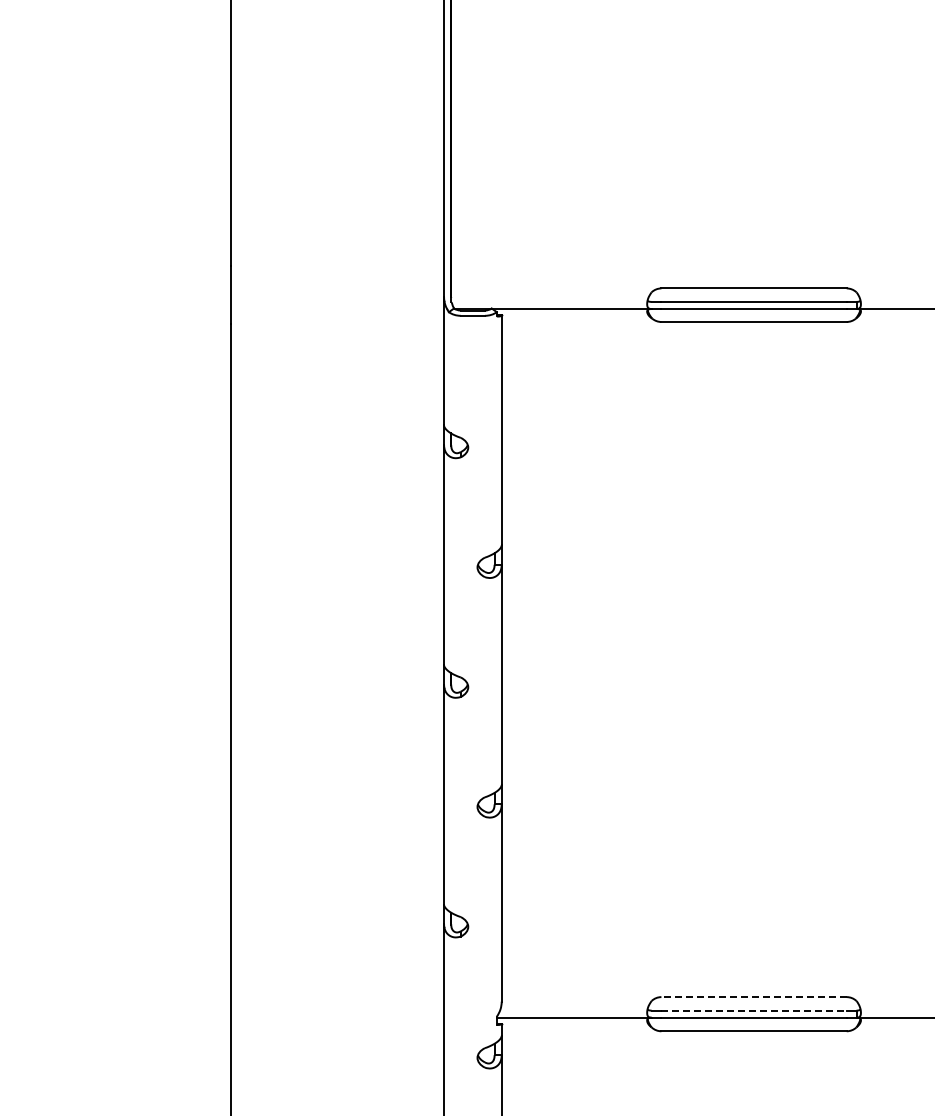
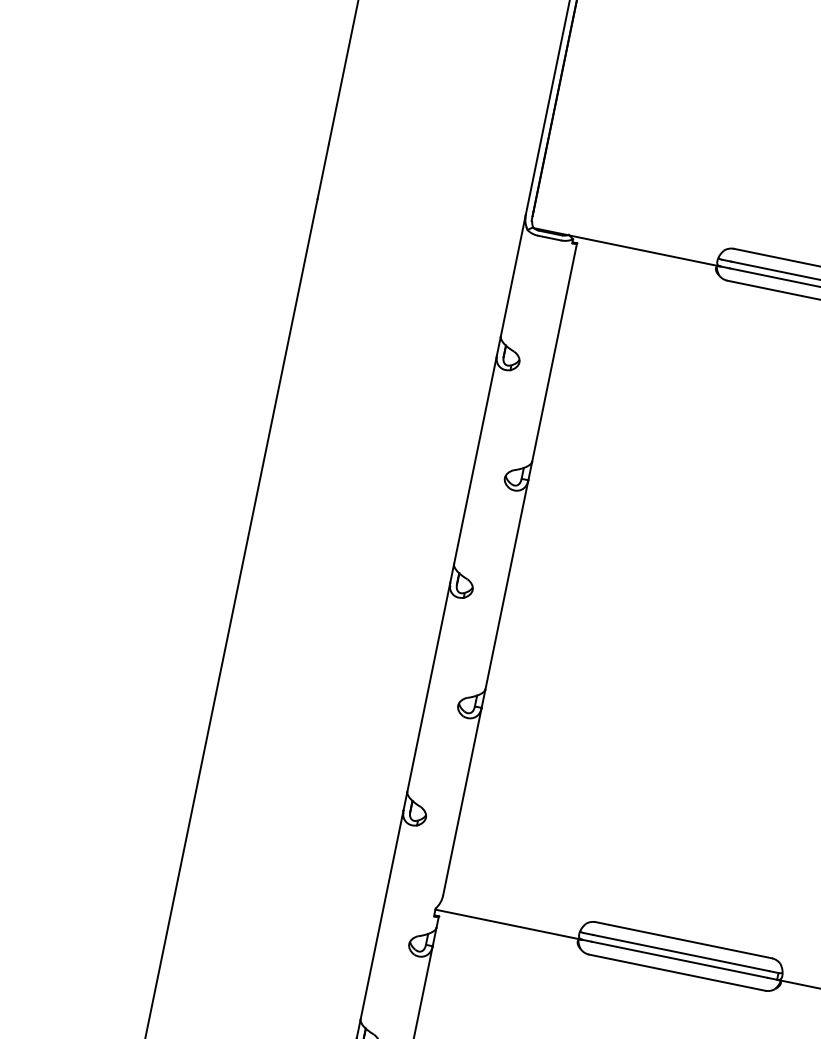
line: (754, 997) -> (684, 940), dashed -> solid
line: (754, 1010) -> (681, 953), dashed -> solid

